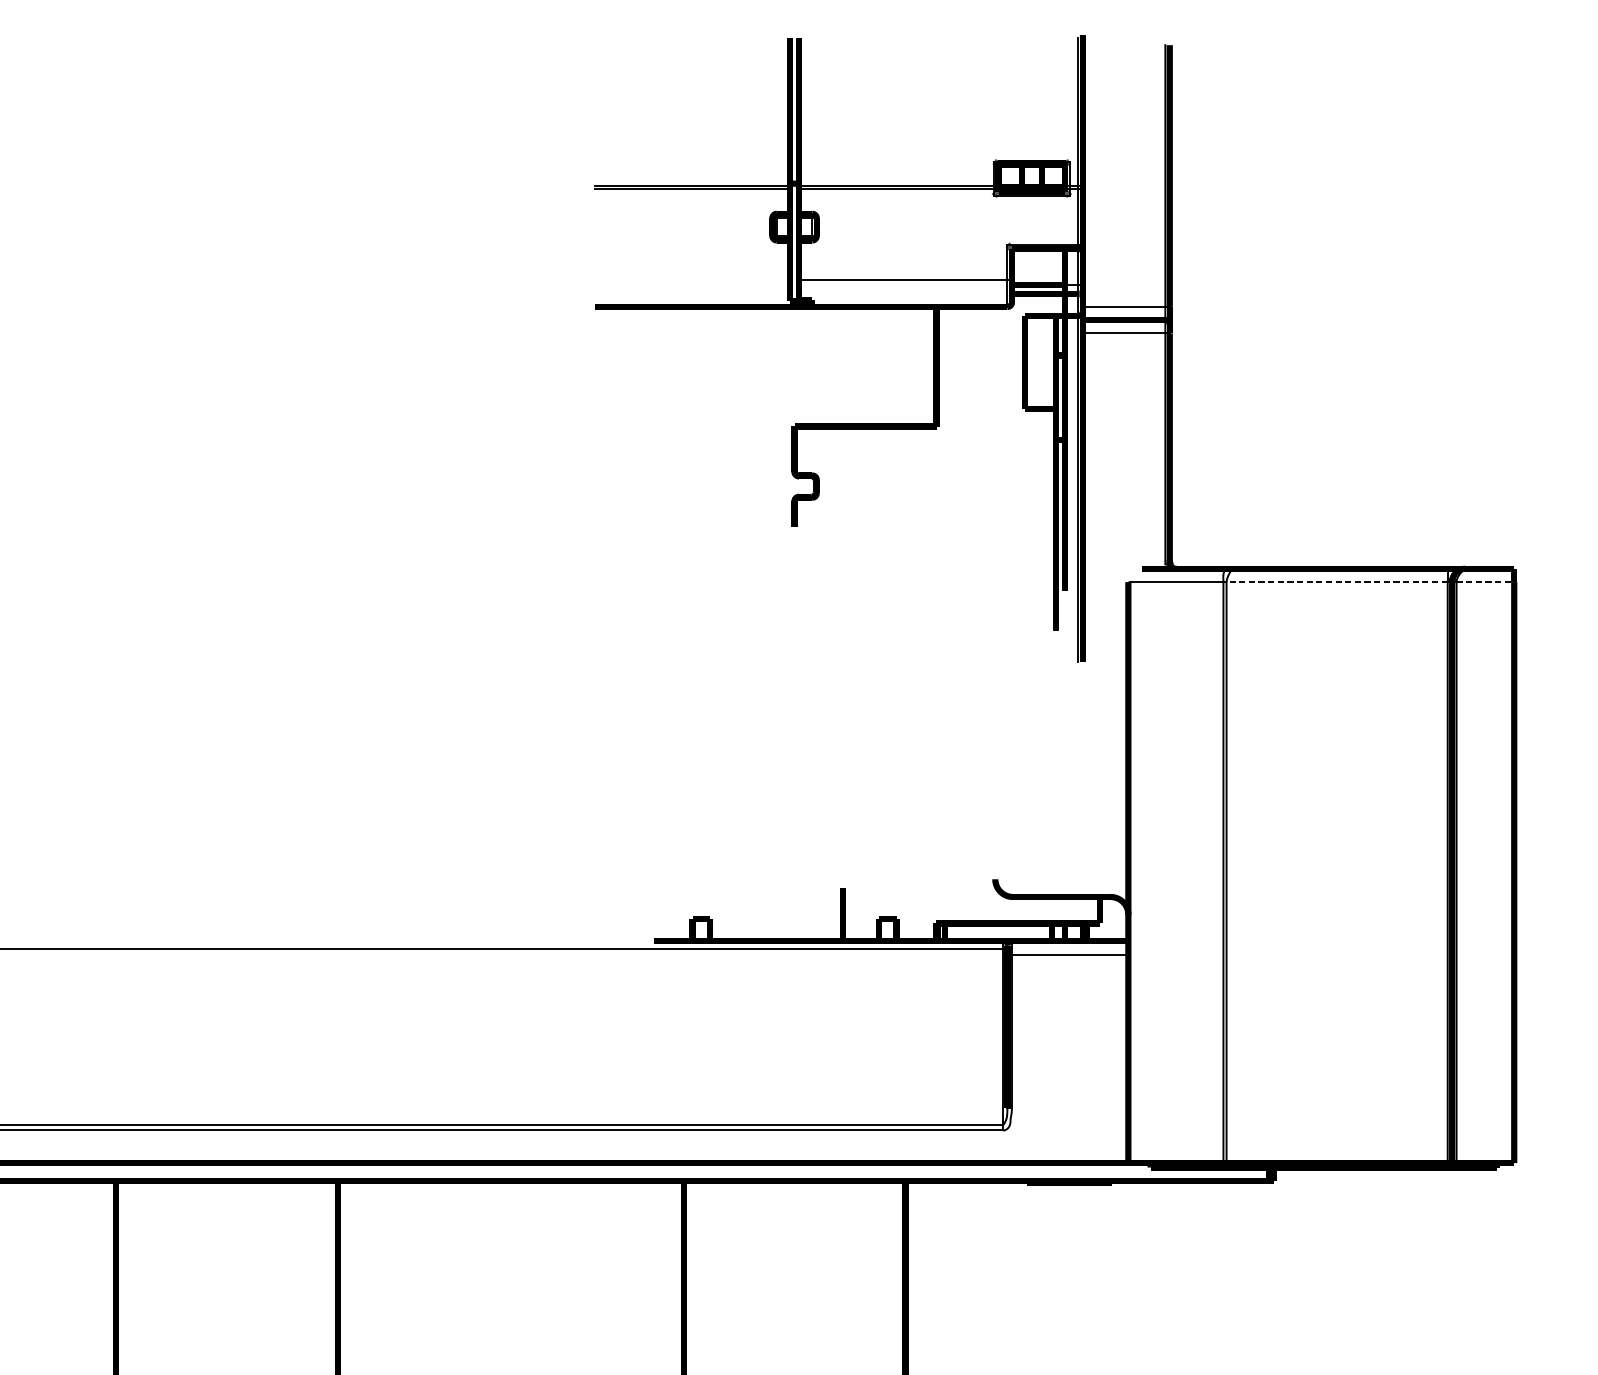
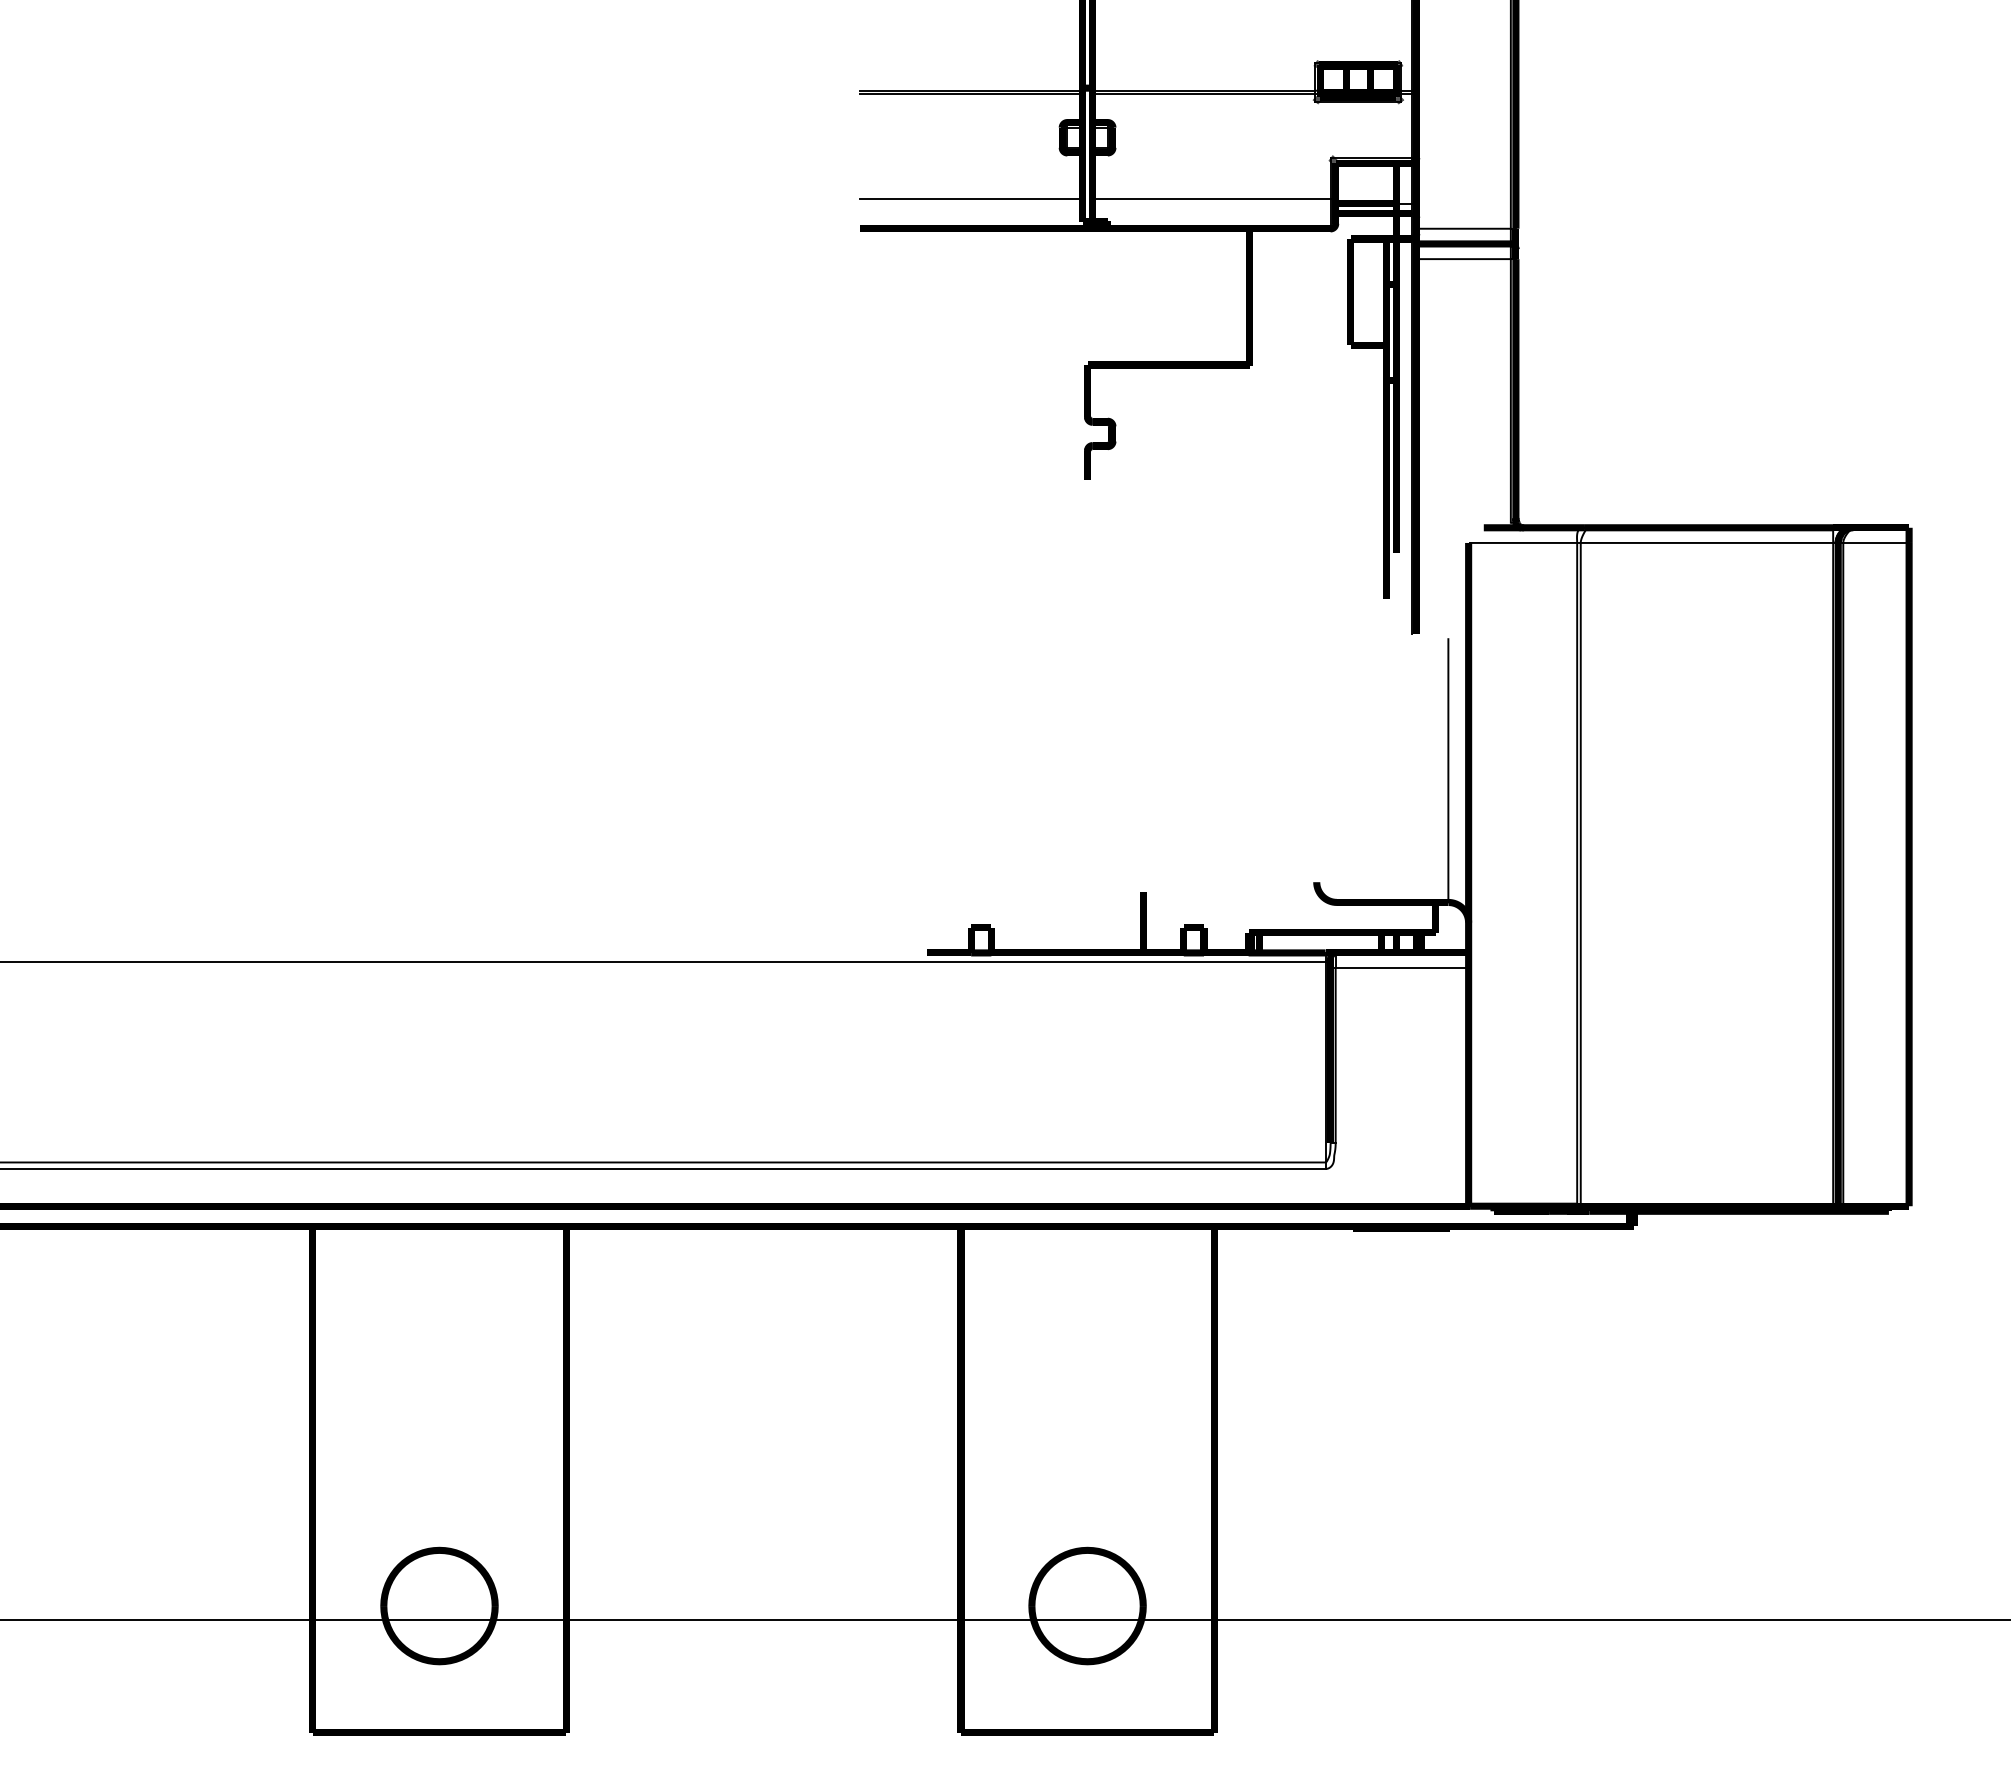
line: (692, 280) -> (970, 198), added
line: (1336, 581) -> (1706, 542), dashed -> solid
line: (1485, 581) -> (1876, 542), dashed -> solid
line: (1110, 781) -> (1448, 770), added

